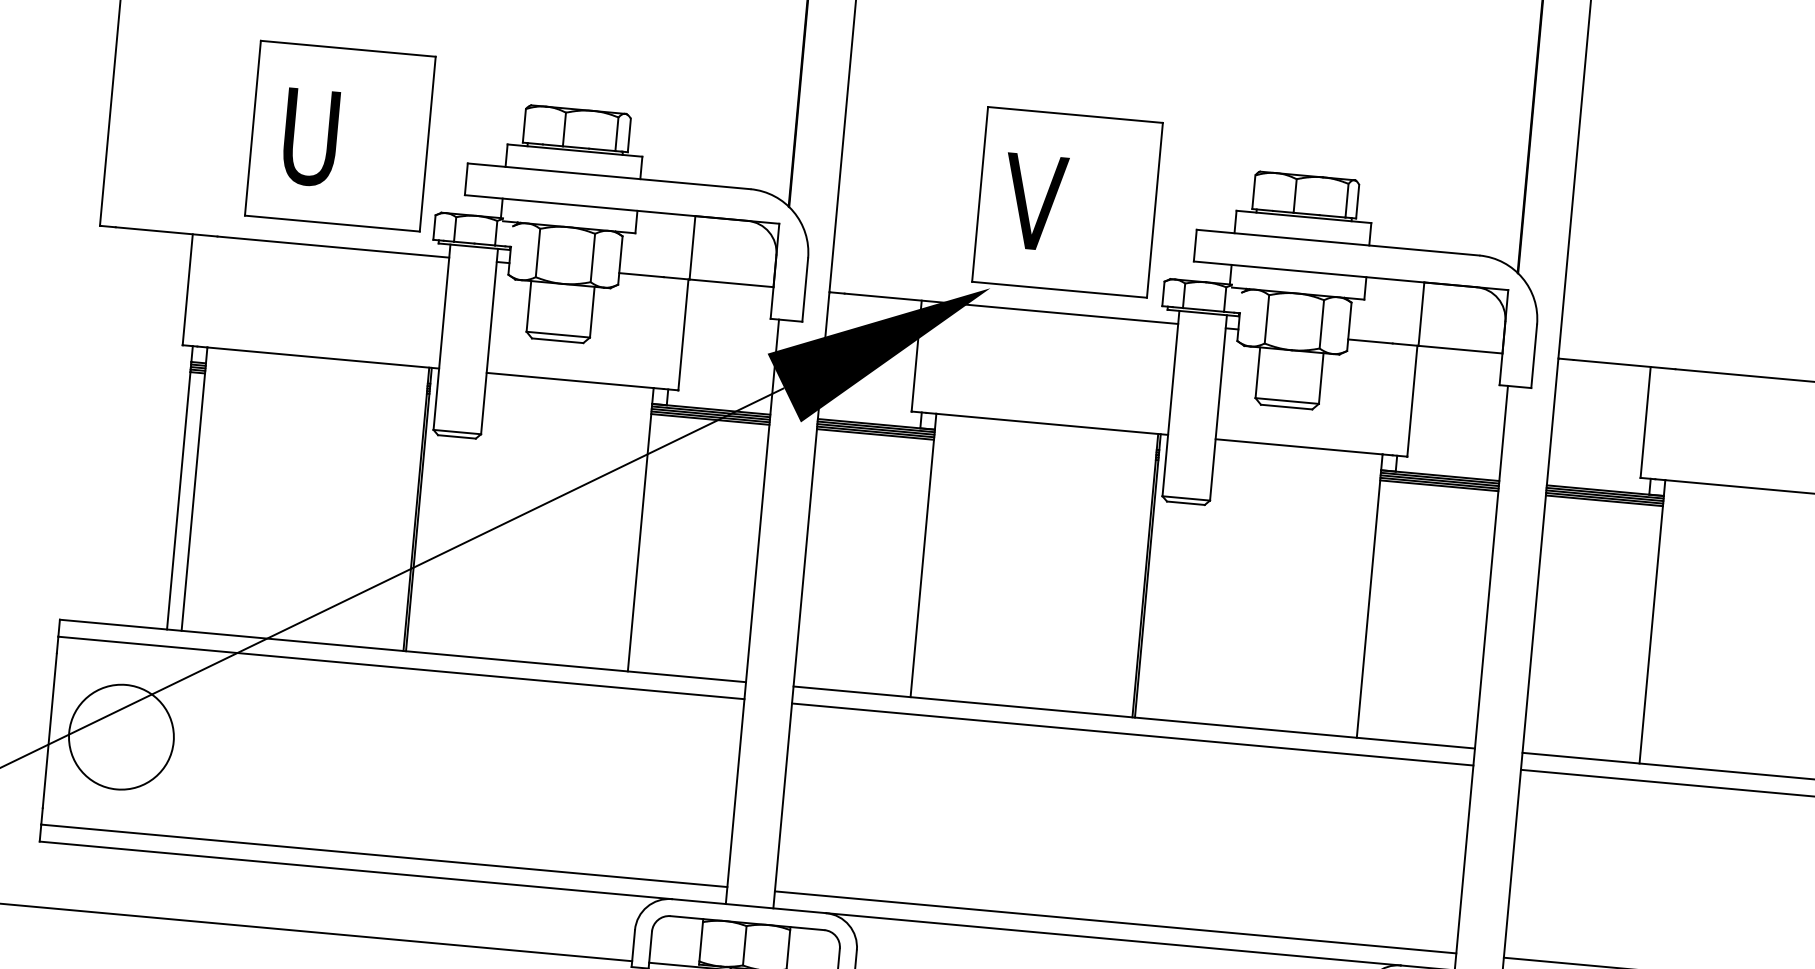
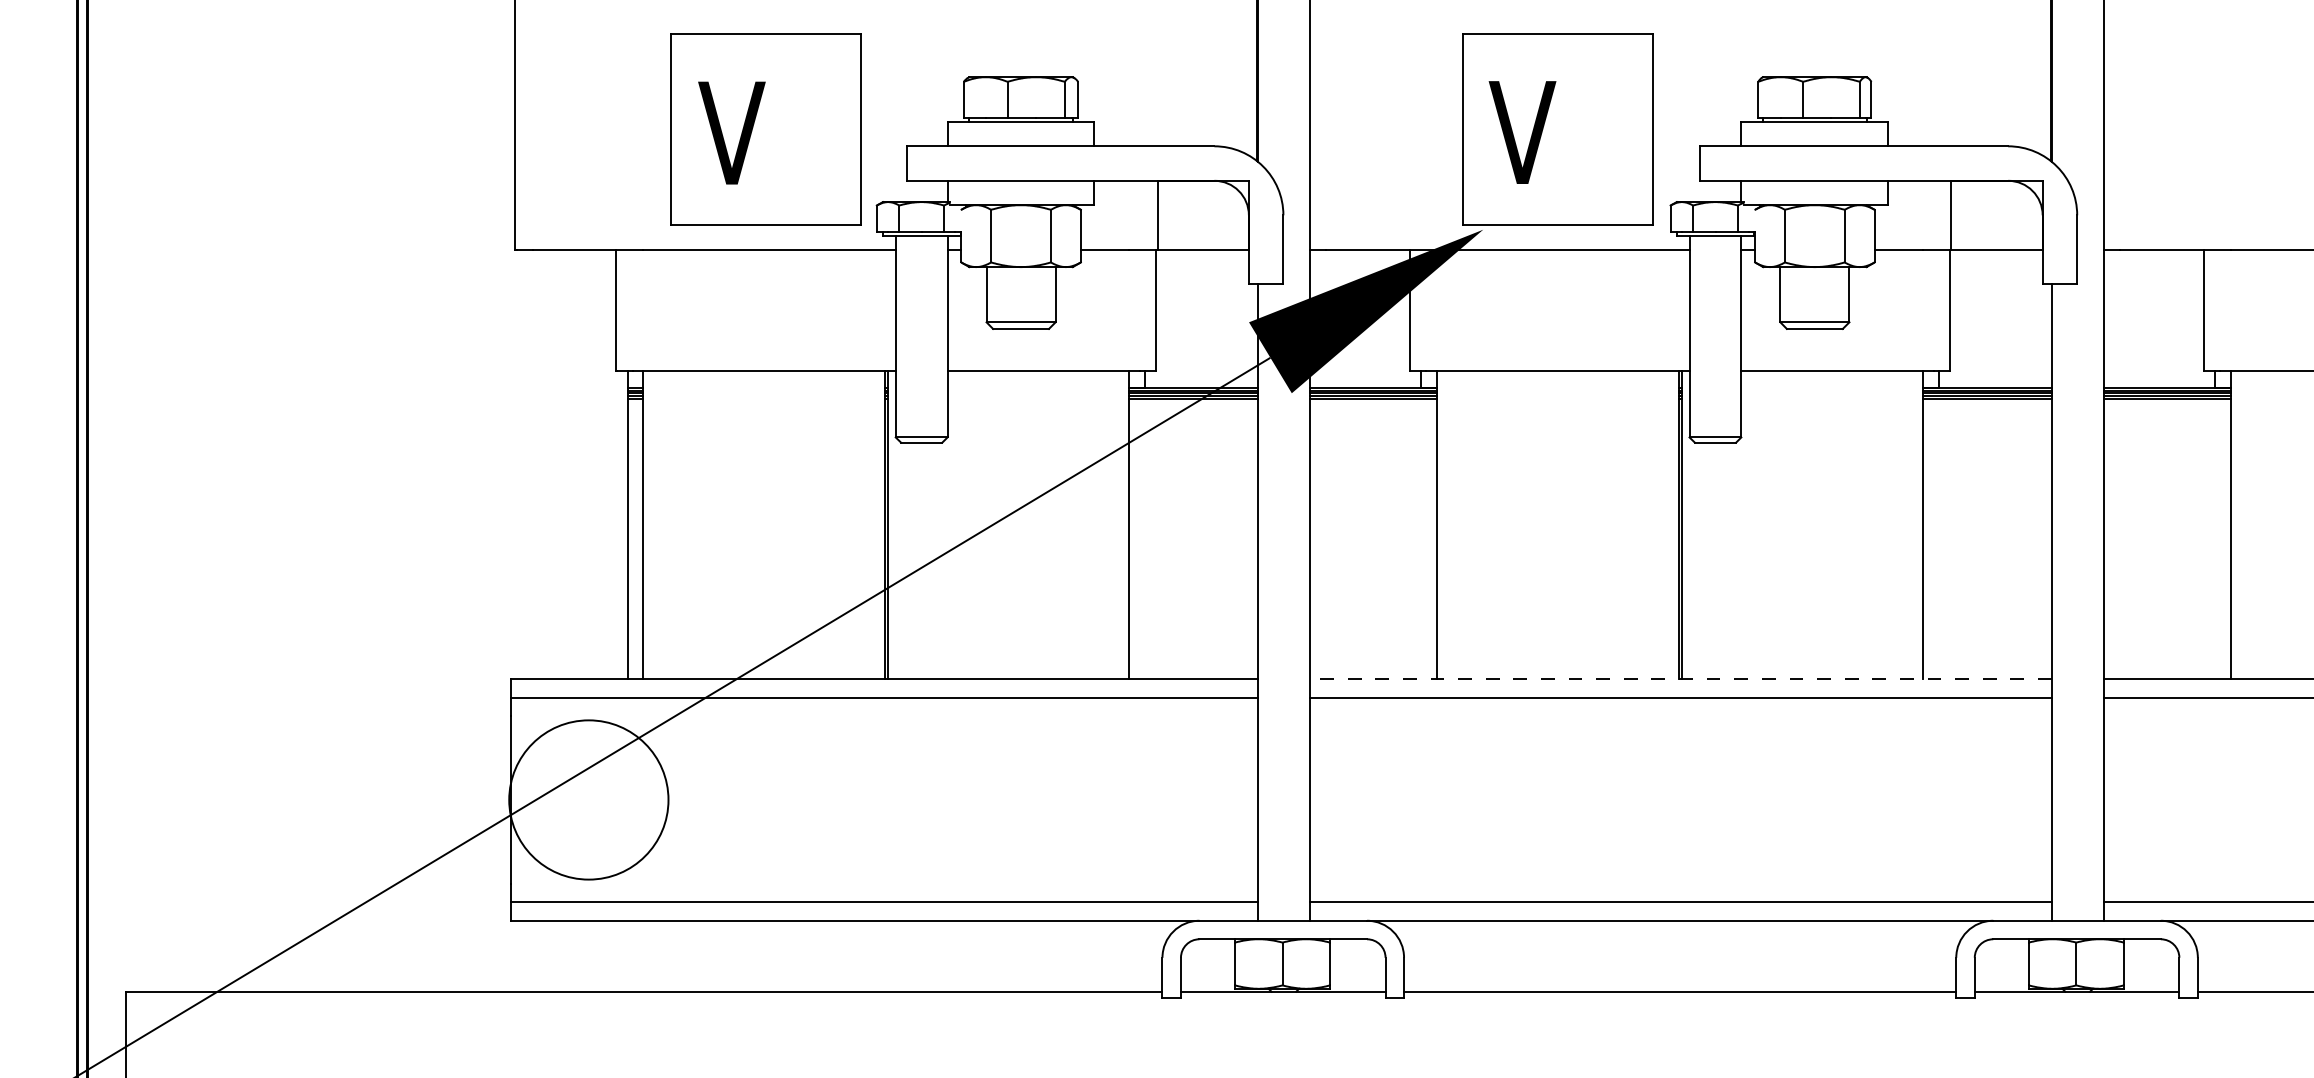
text: (308, 137) -> (731, 133), U -> V
line: (1133, 717) -> (1680, 679), solid -> dashed
circle: (121, 736) -> (588, 799), size x1.4

